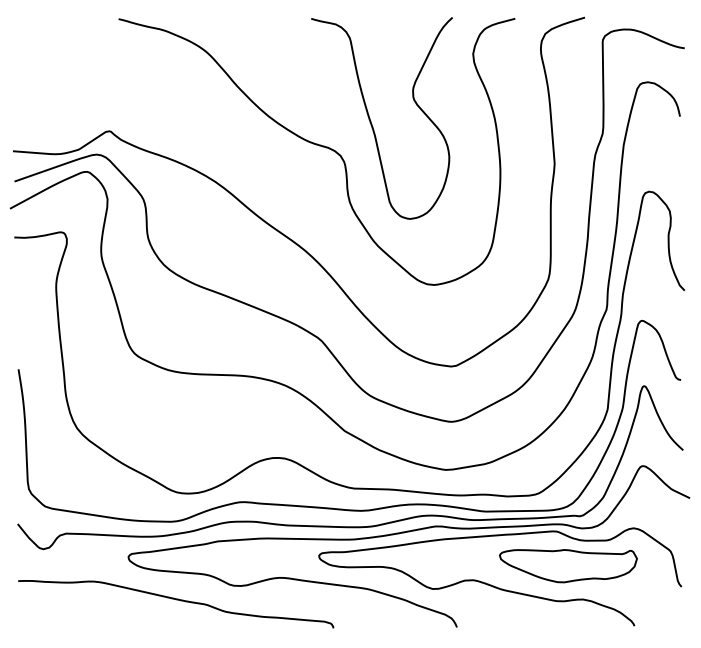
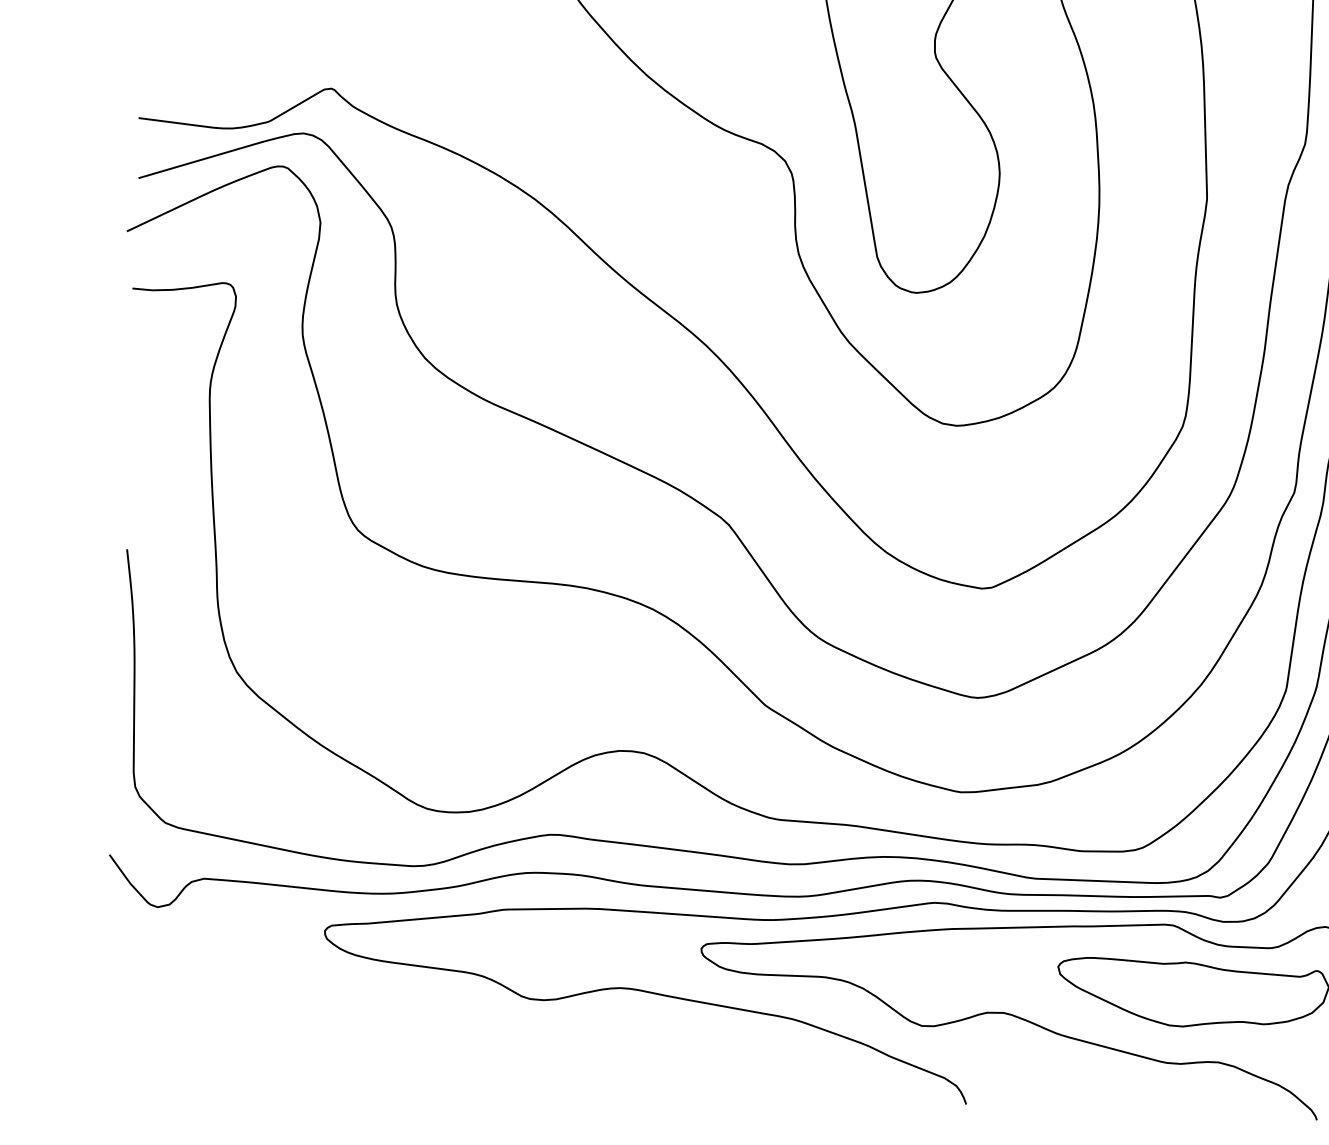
curve: (176, 600) -> (415, 1022), removed

